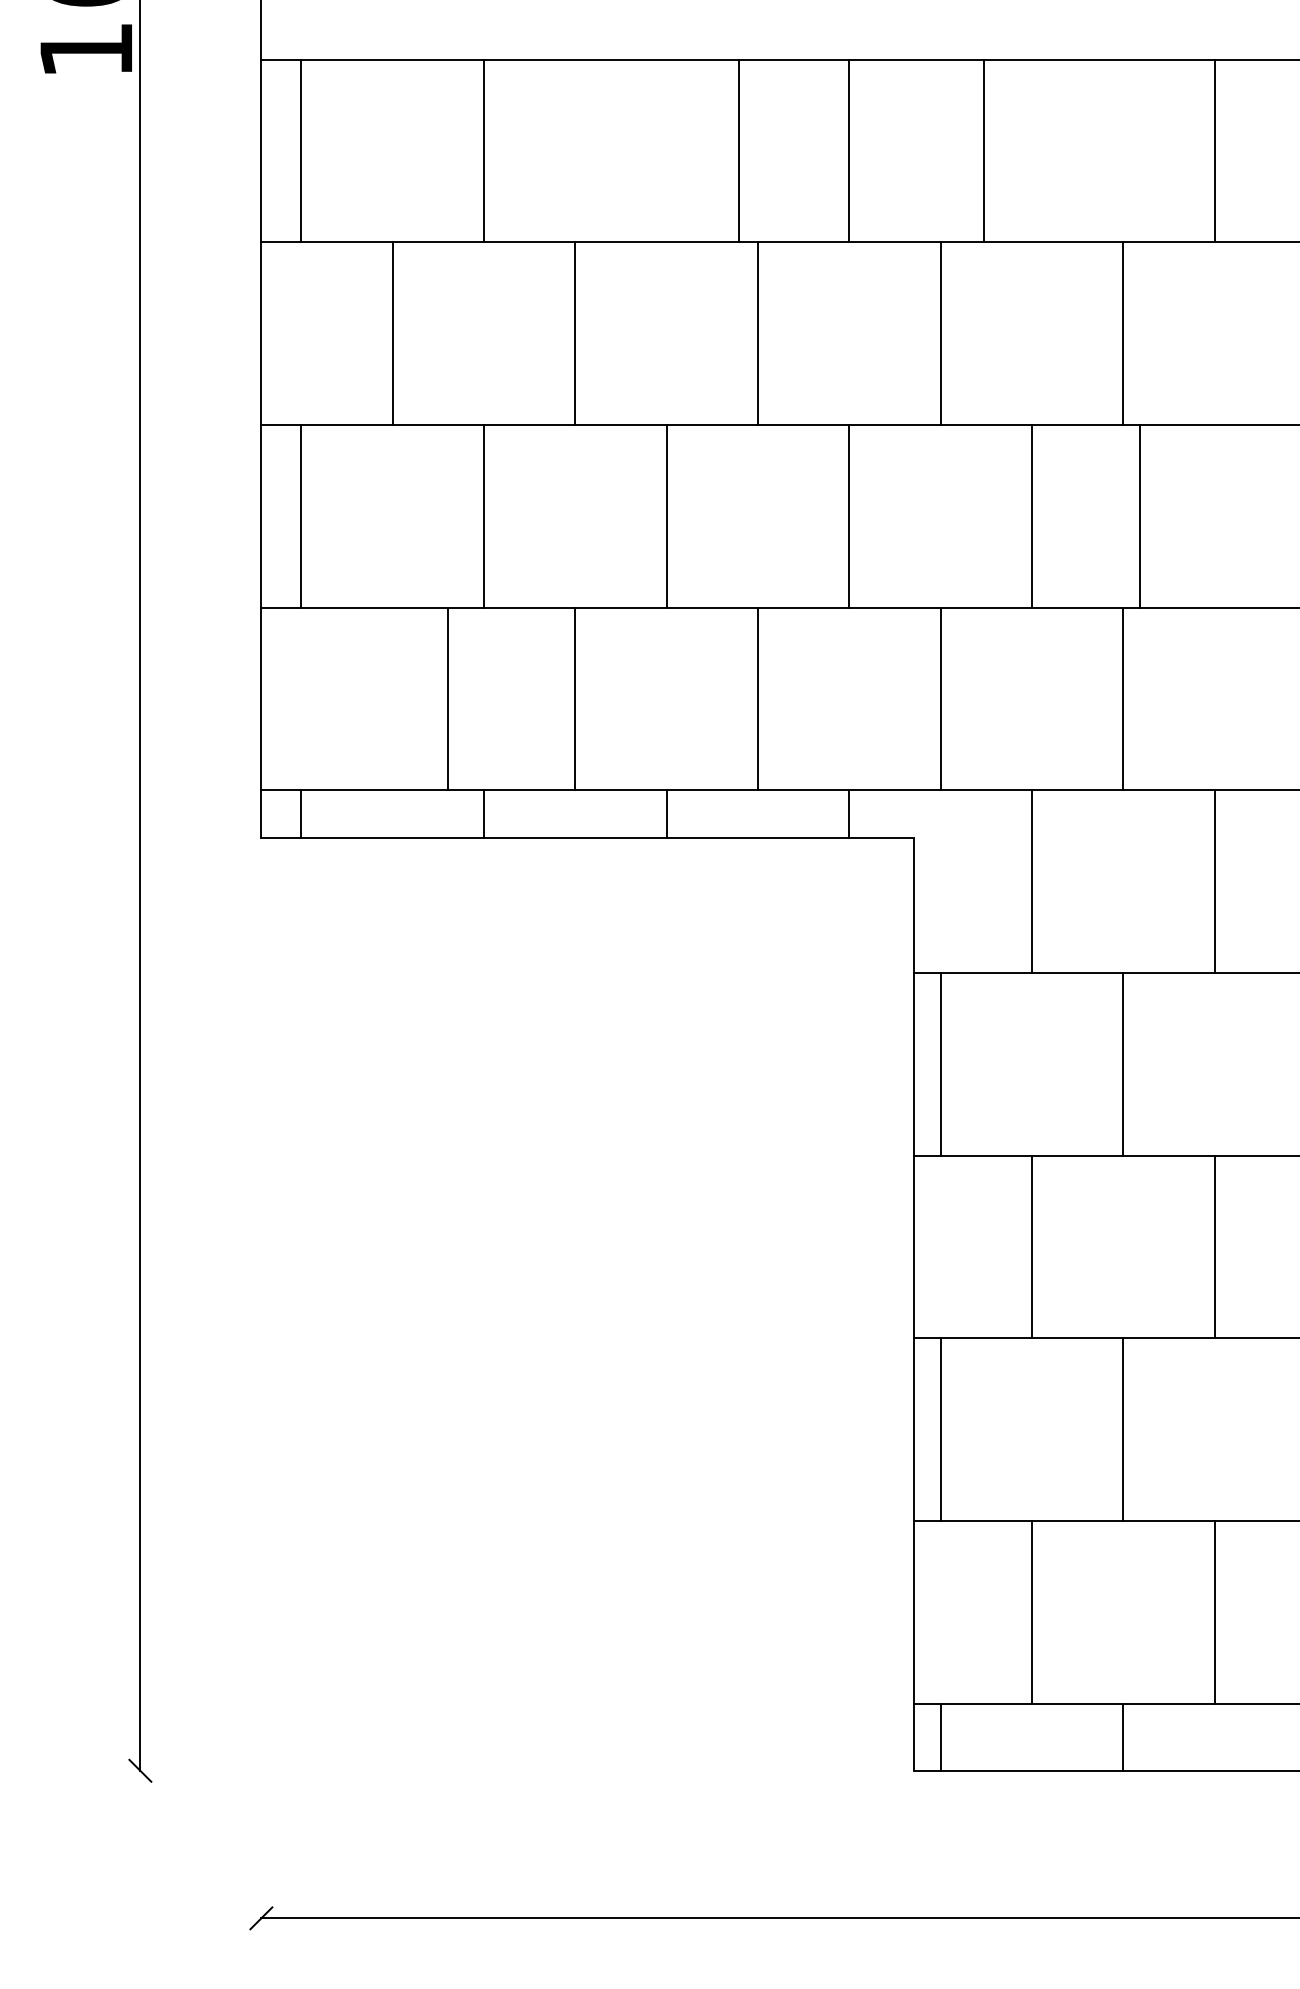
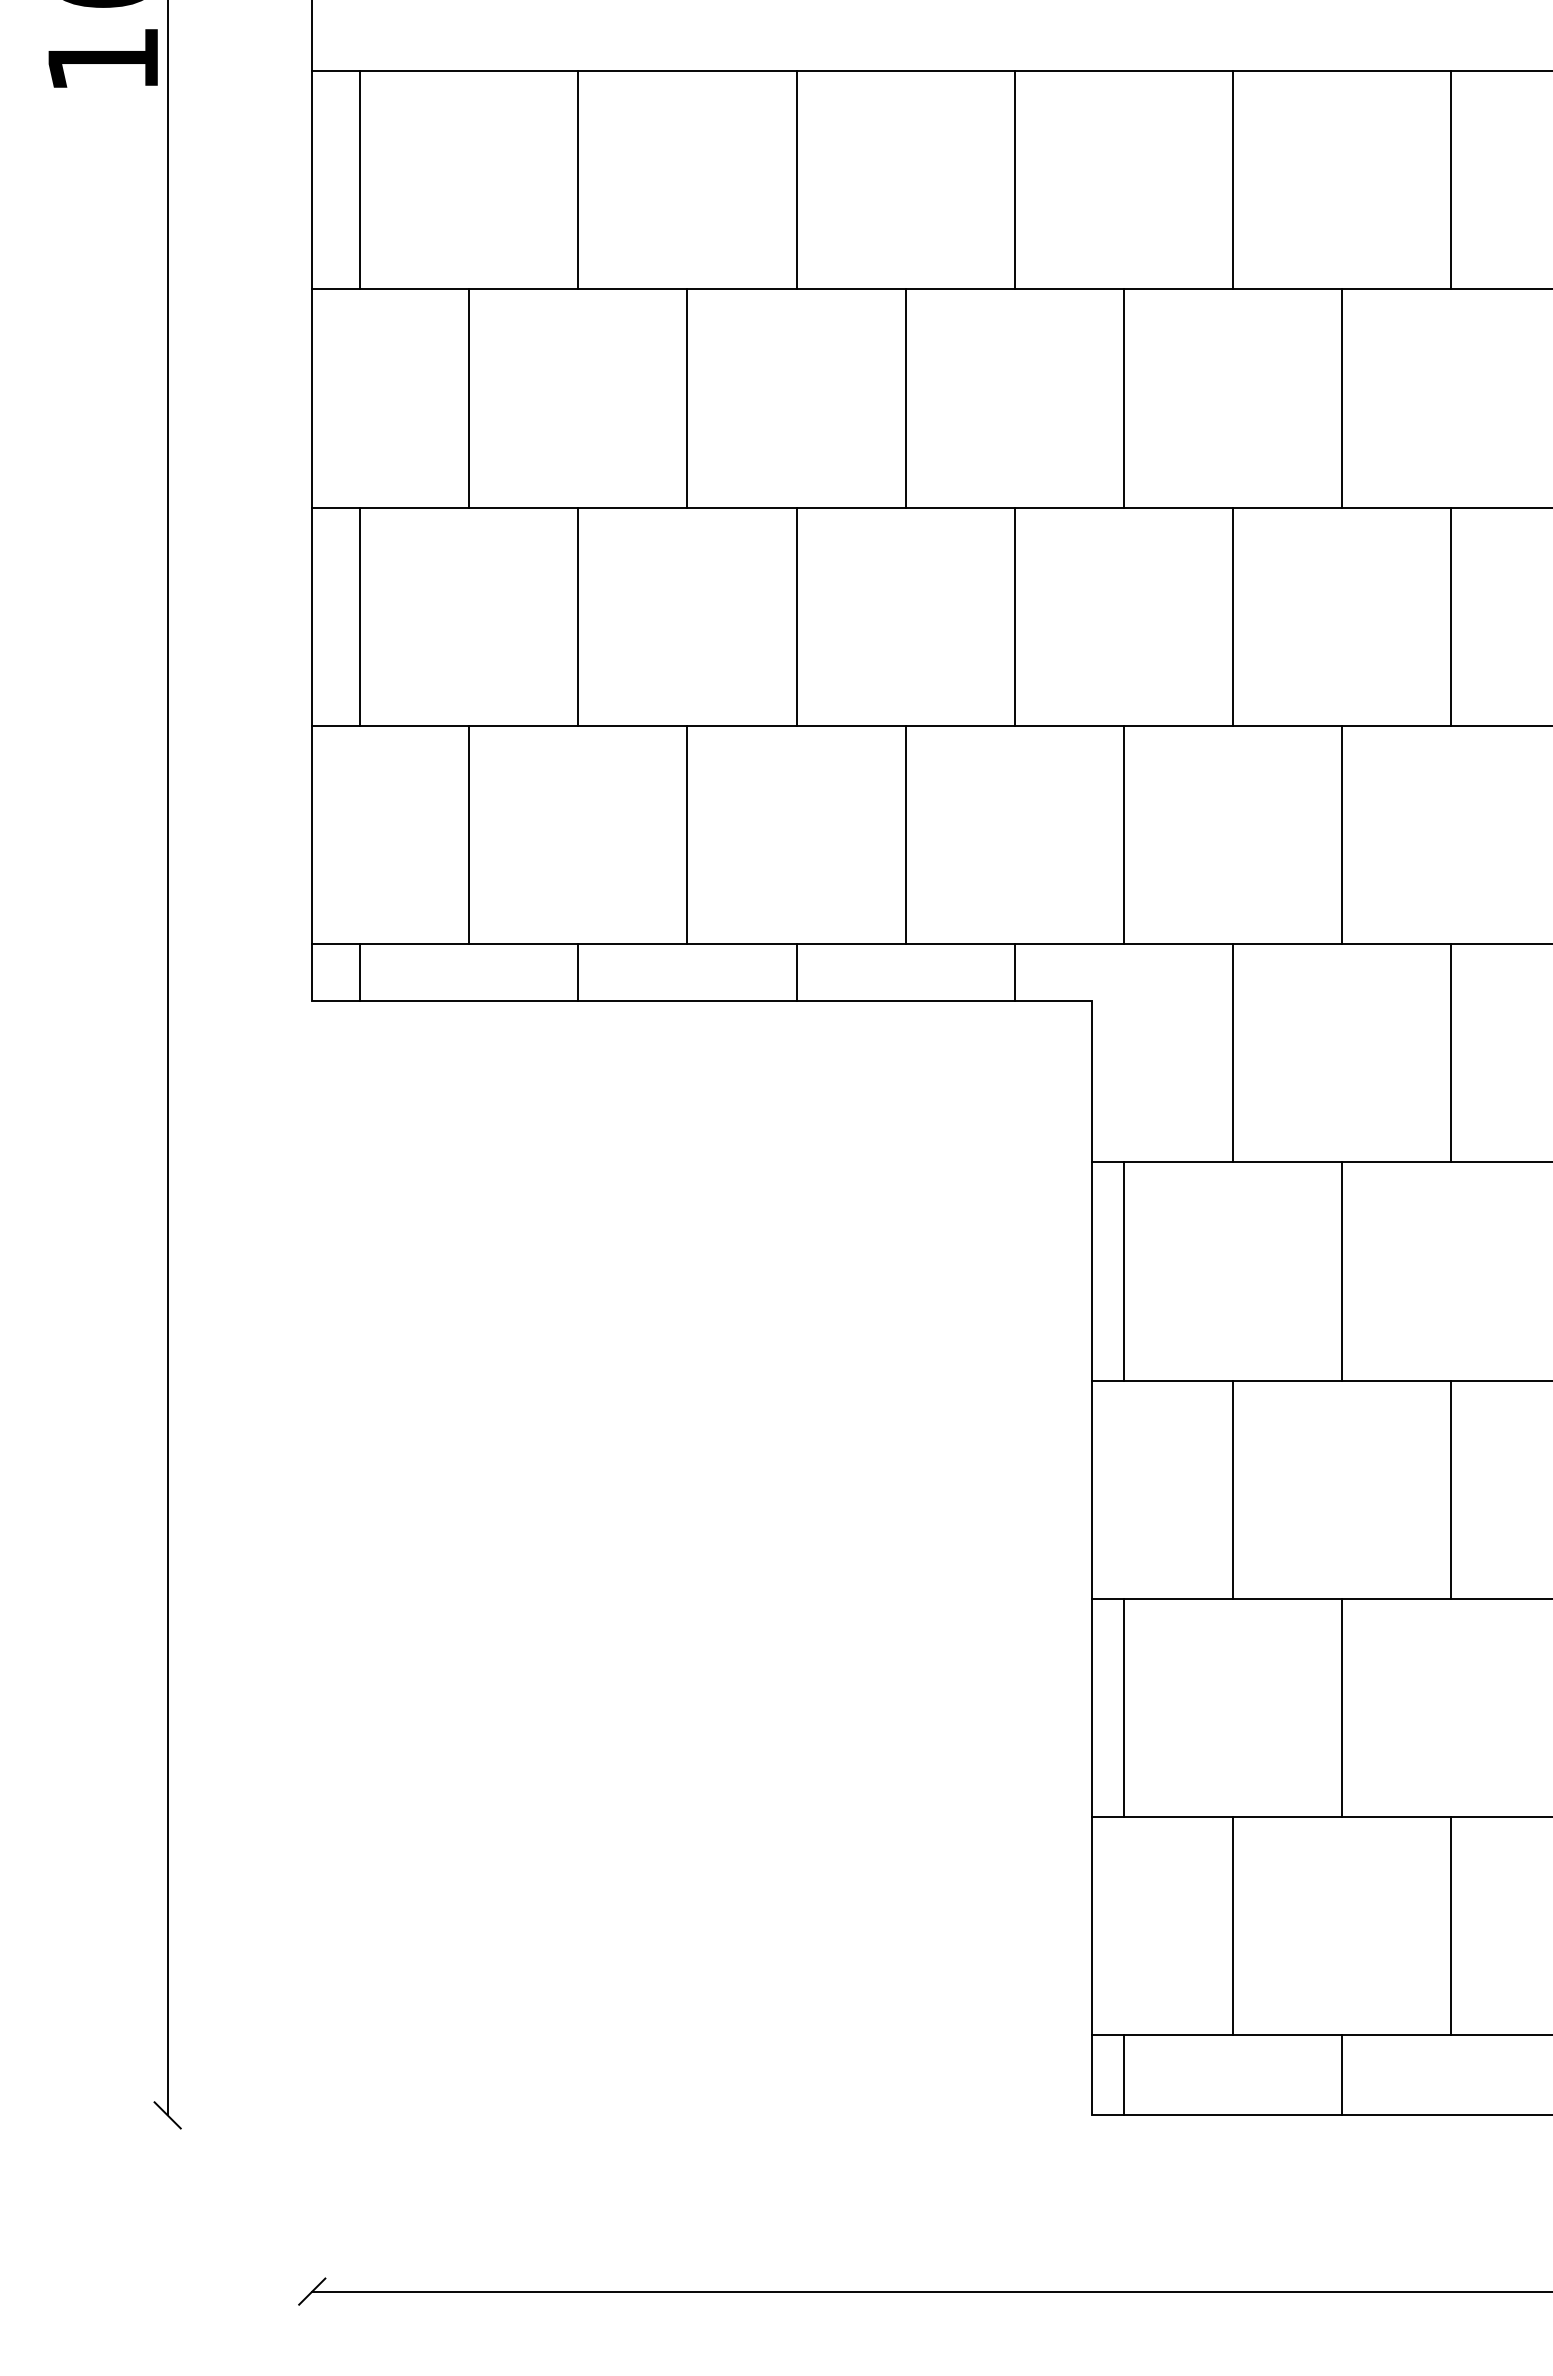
line: (738, 151) -> (796, 180), moved
line: (984, 151) -> (1232, 180), moved
line: (1140, 516) -> (1451, 616), moved
line: (448, 698) -> (469, 834), moved

